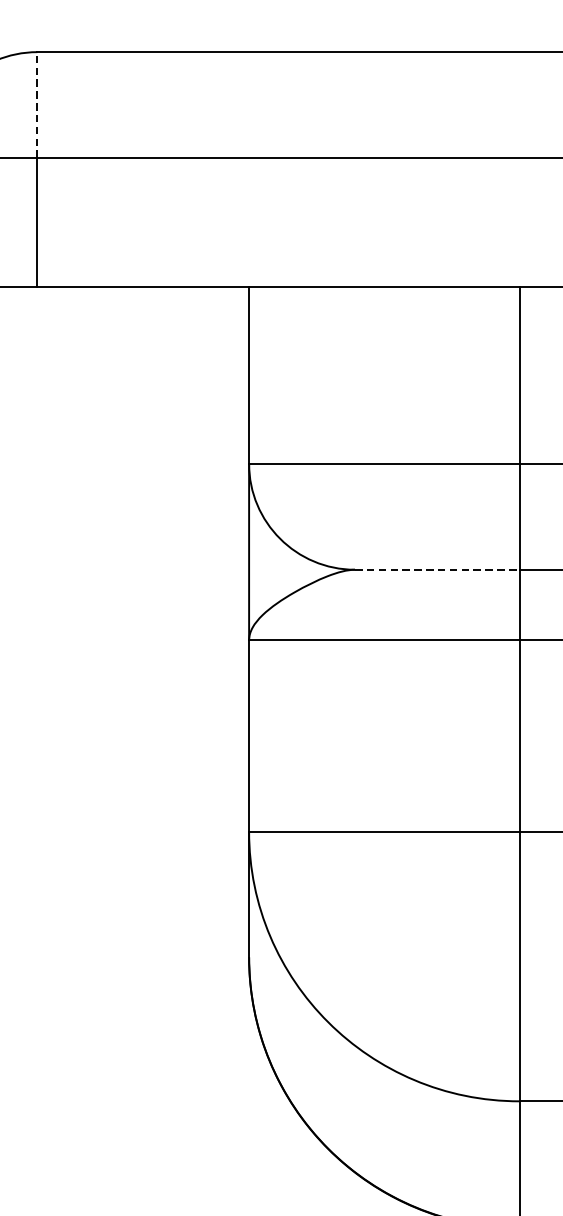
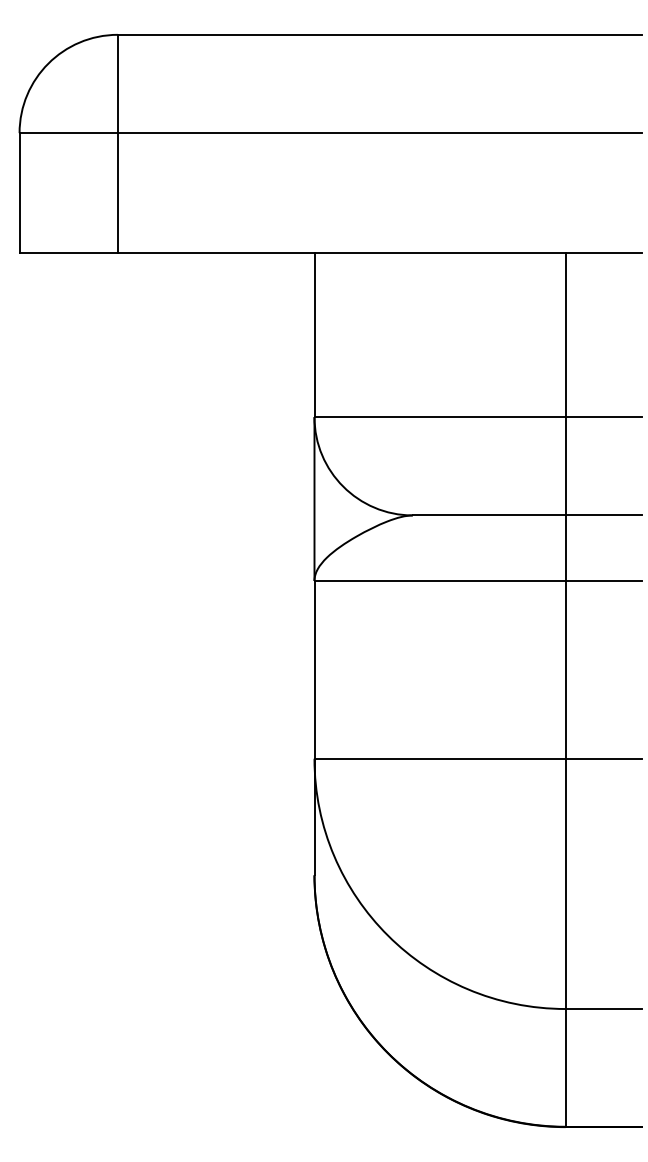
line: (36, 104) -> (117, 83), dashed -> solid
line: (437, 569) -> (489, 515), dashed -> solid

